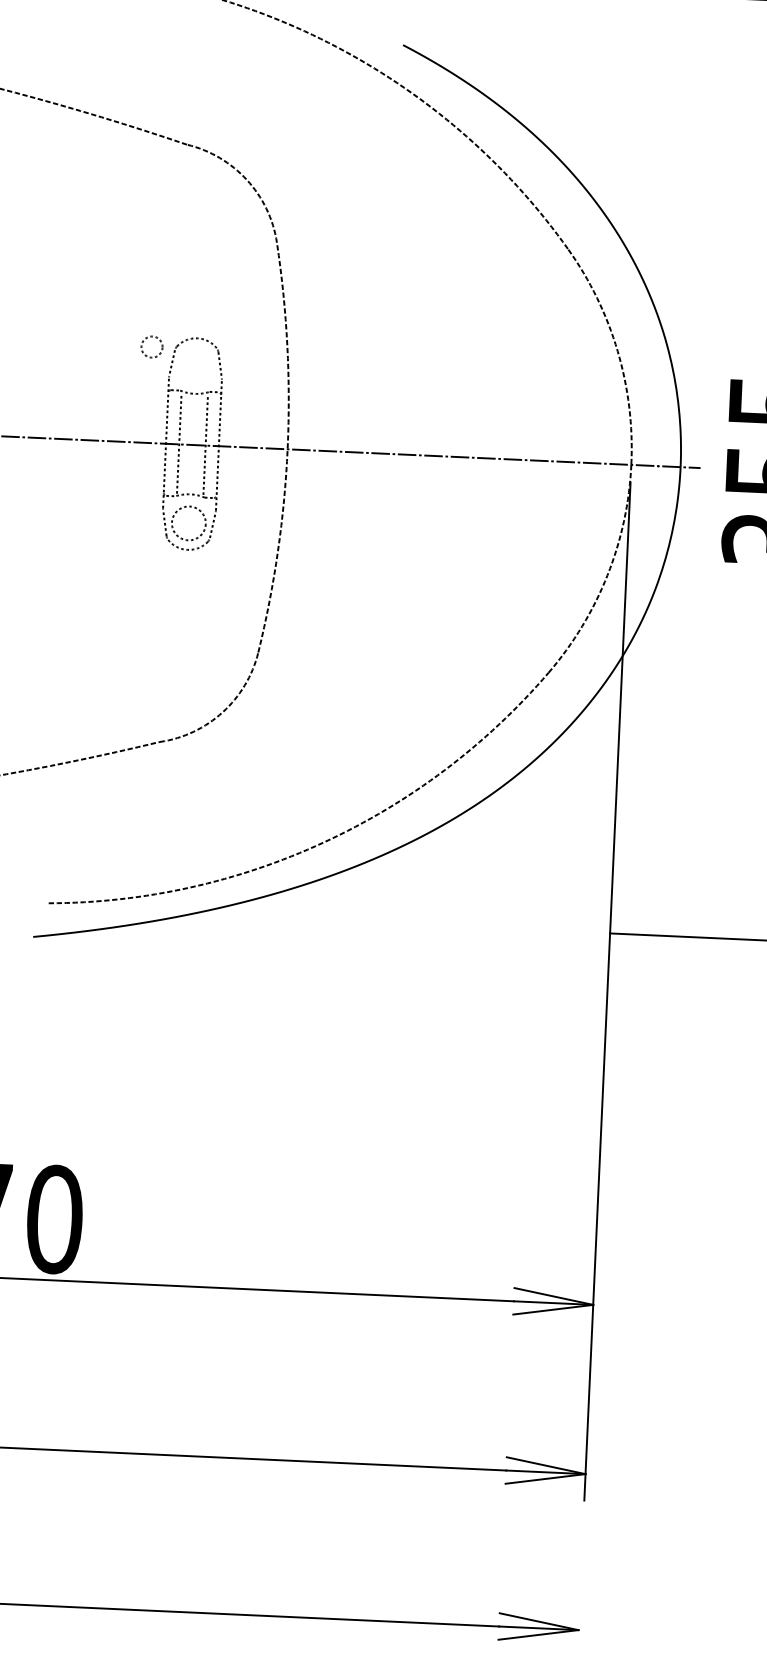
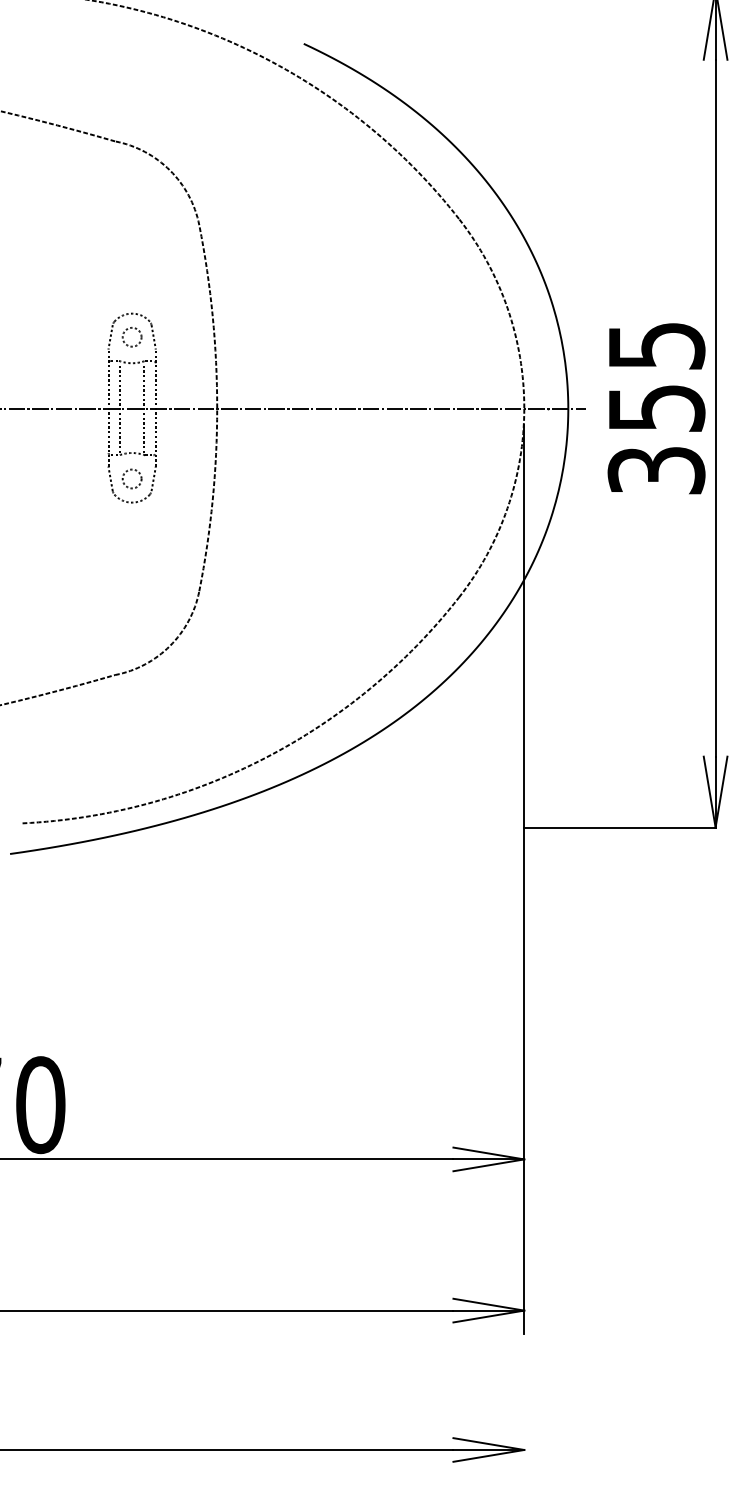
circle: (151, 347) -> (131, 337), moved
circle: (188, 522) -> (131, 478), size x0.62

